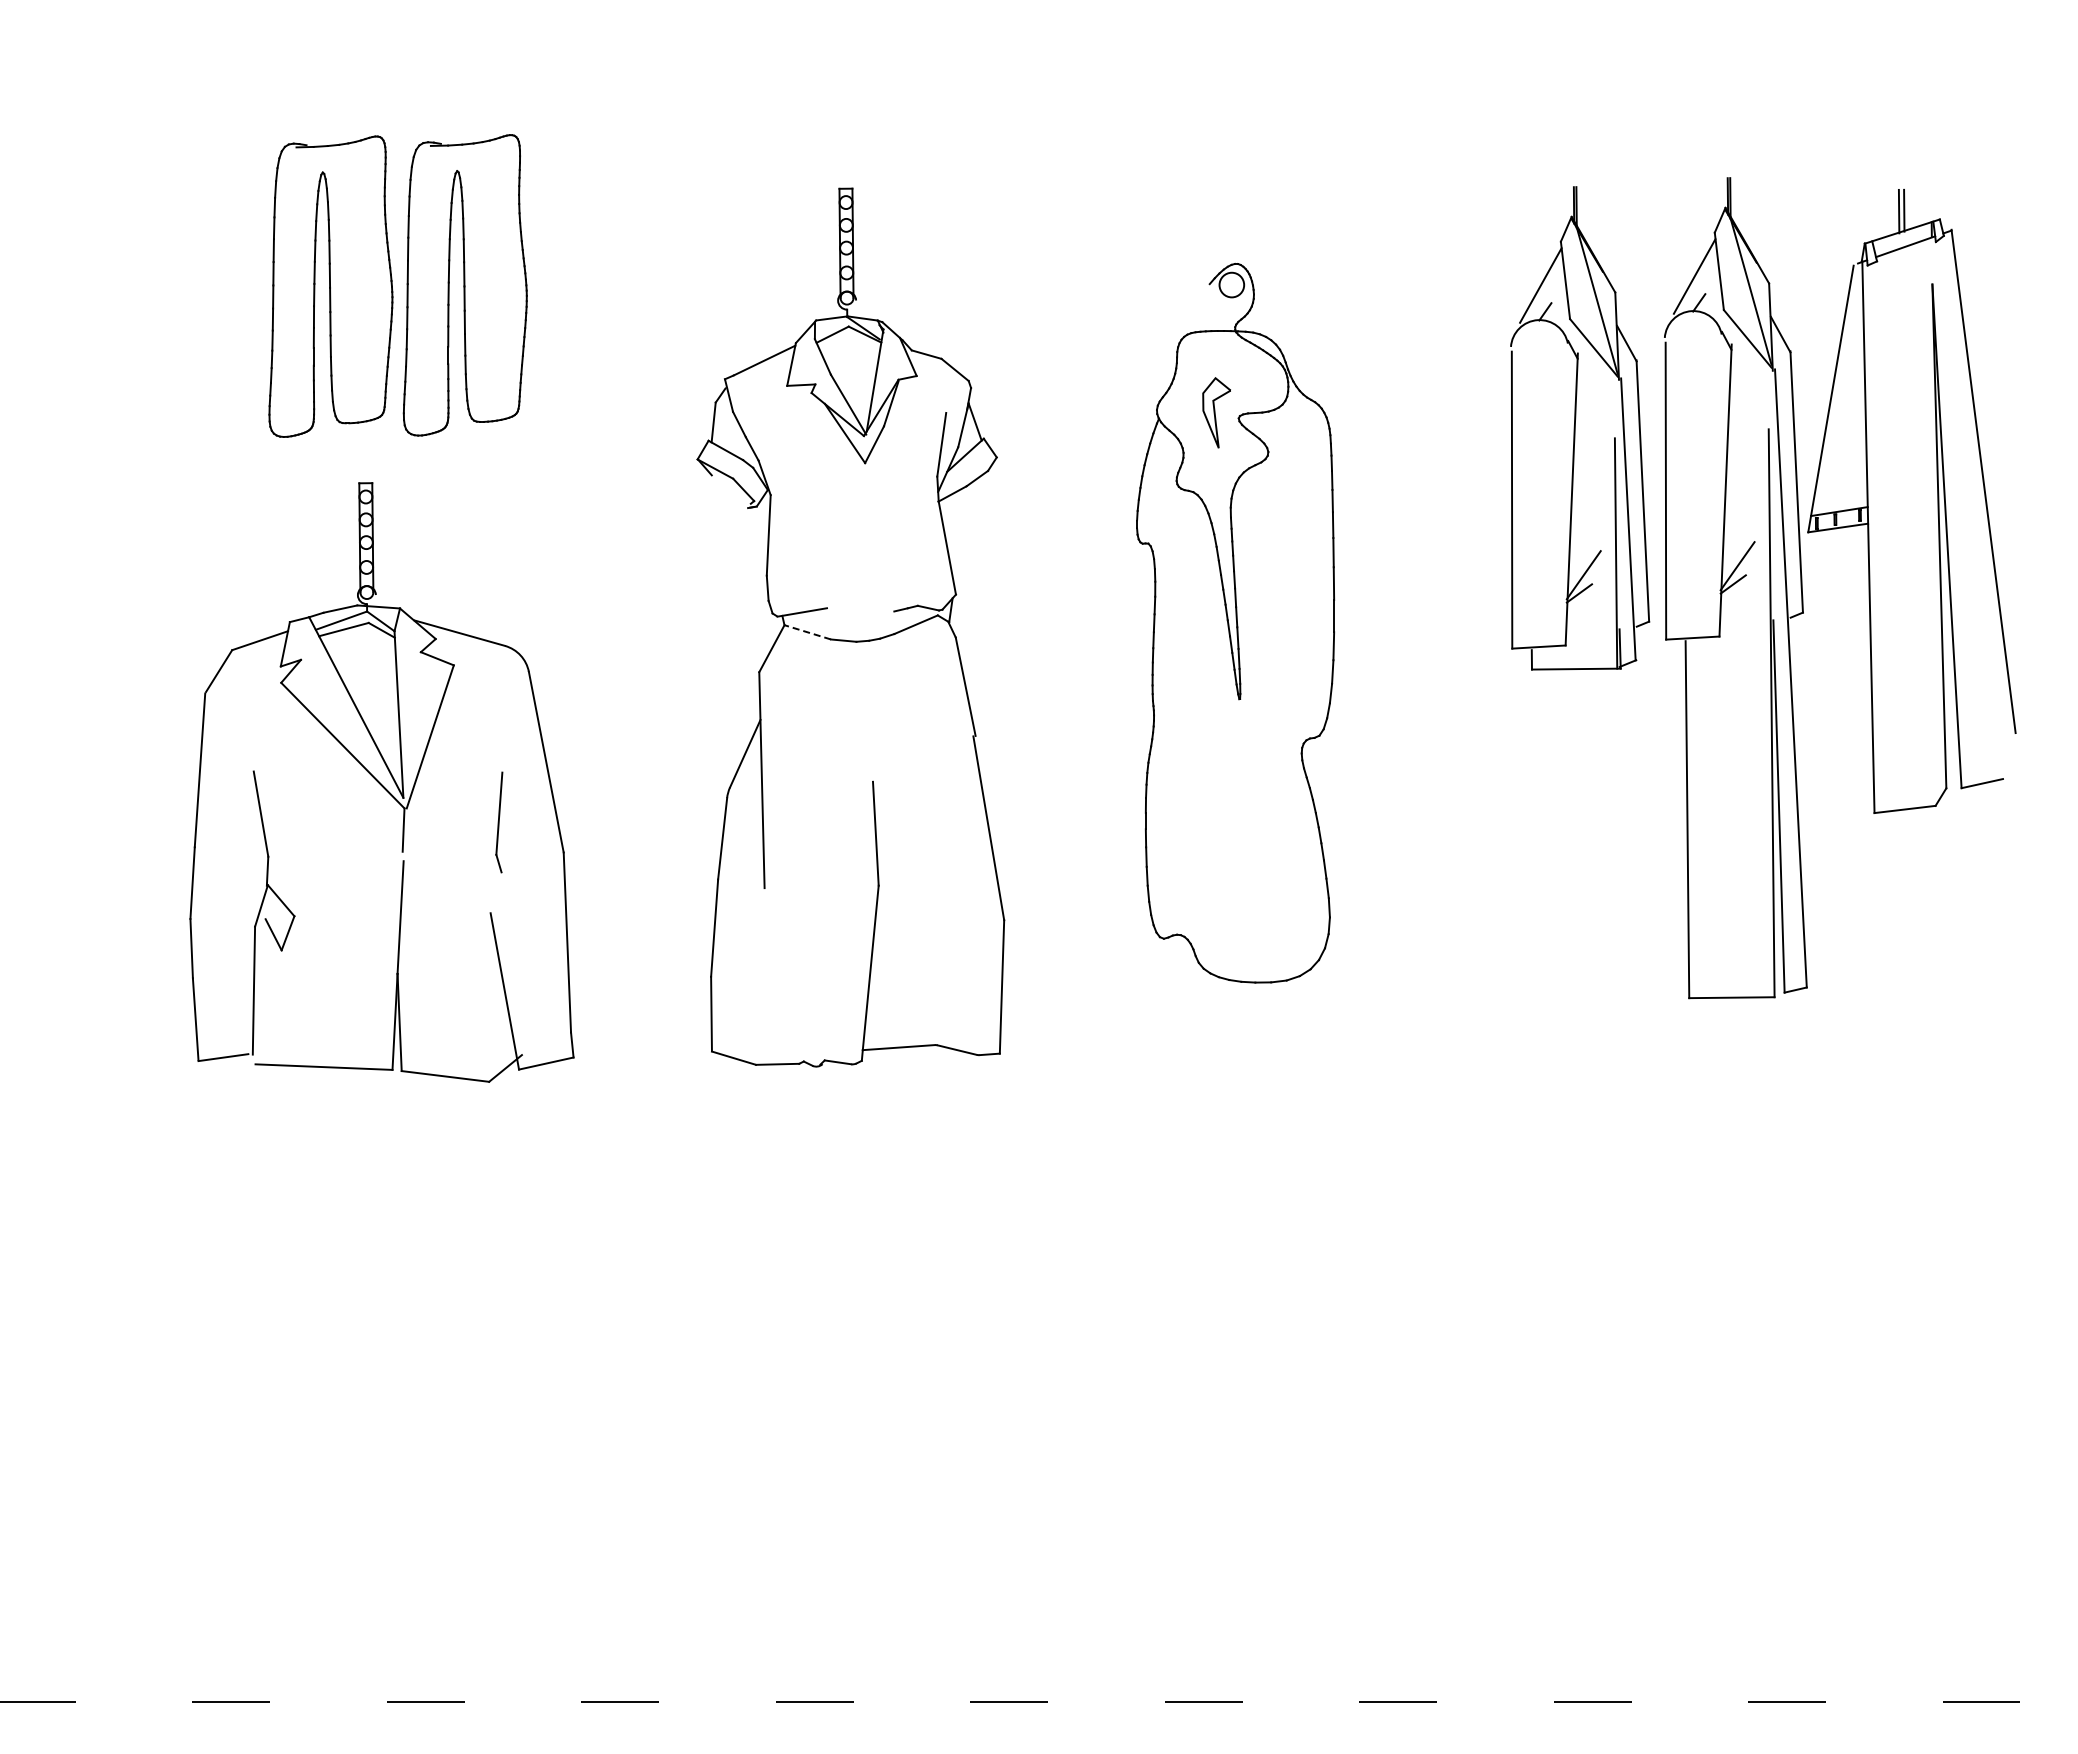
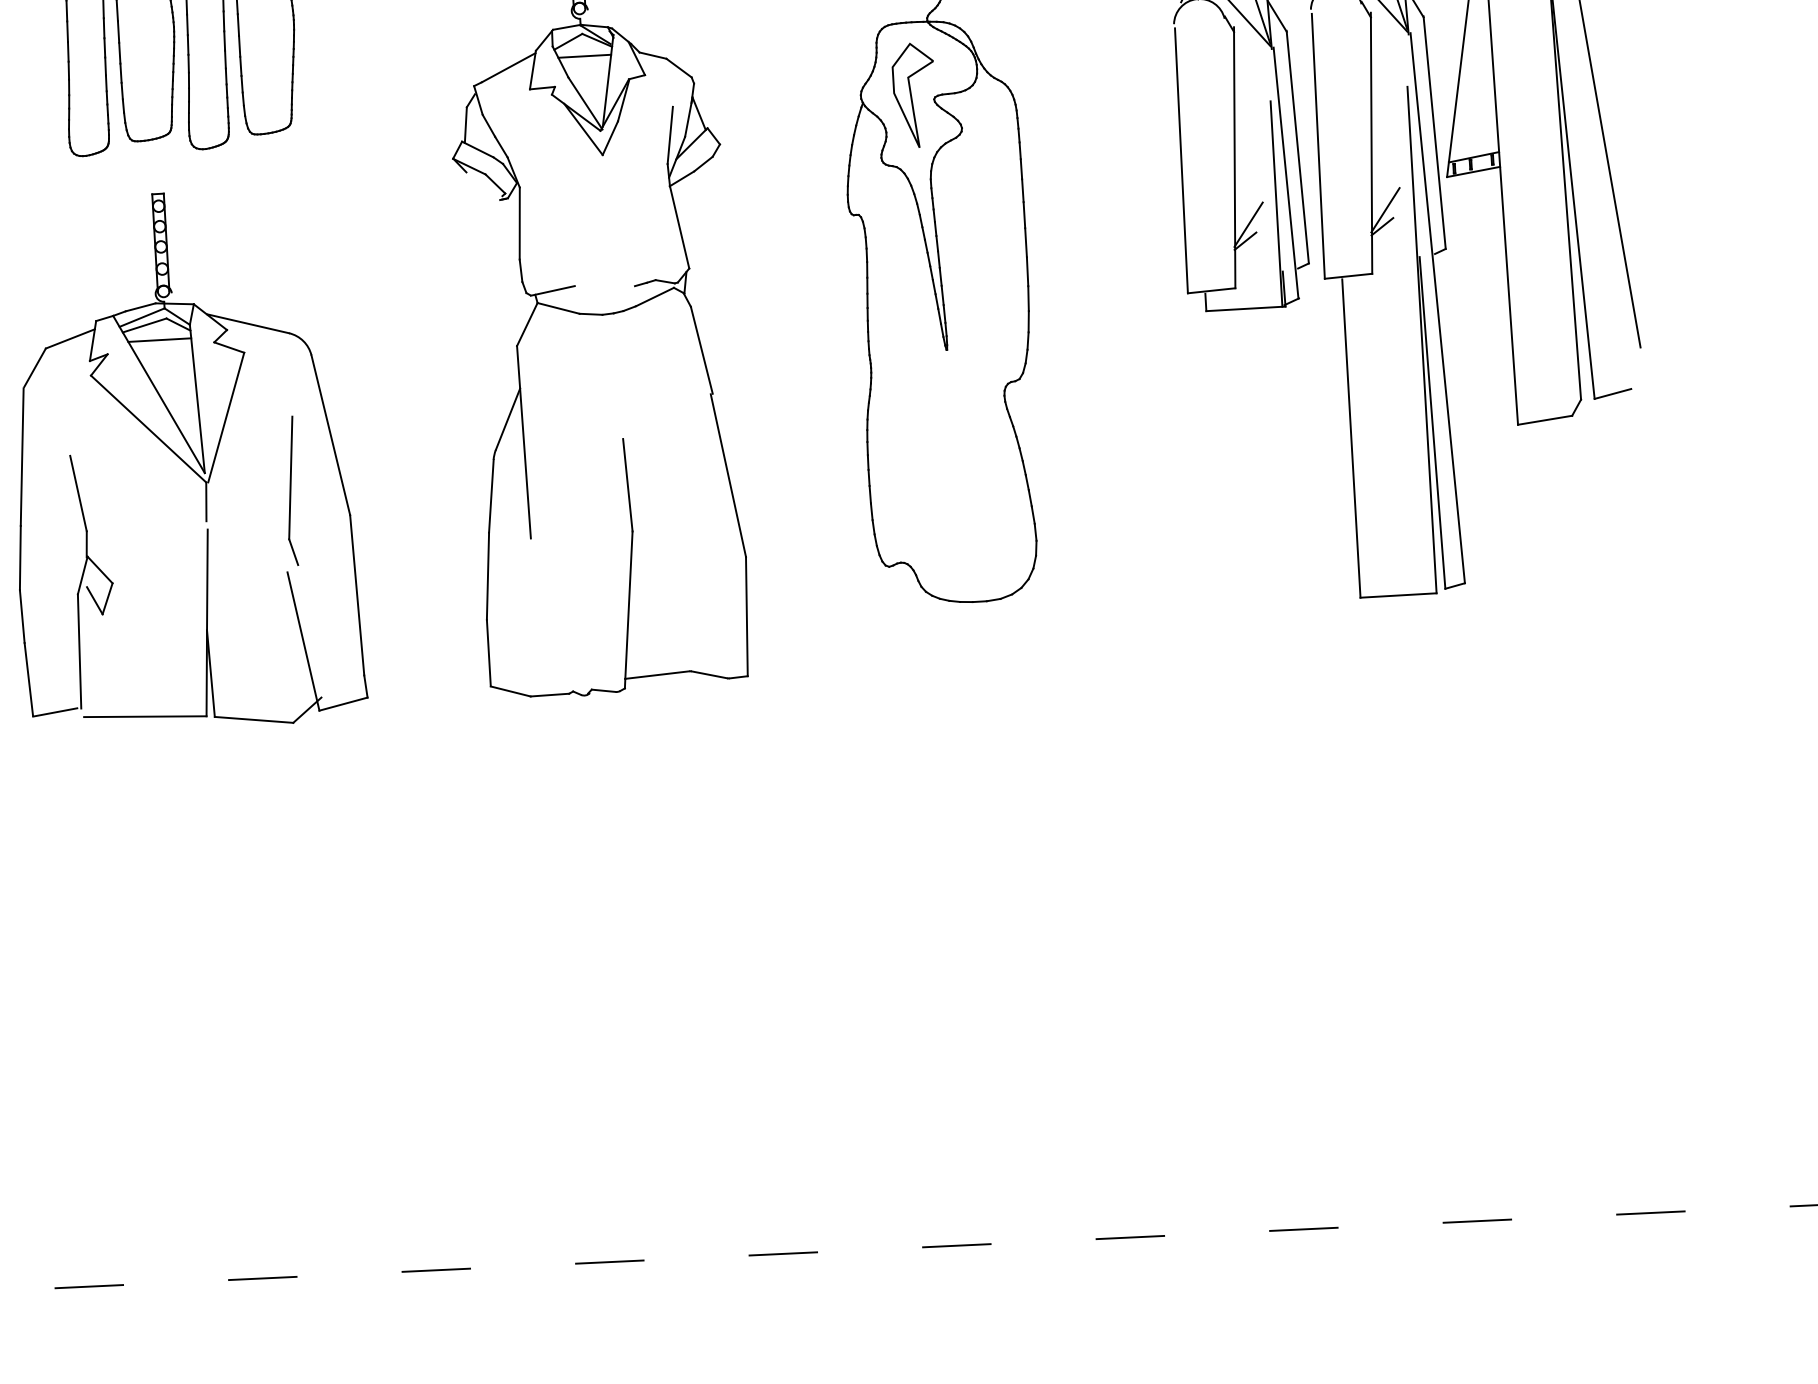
line: (849, 351) -> (584, 56), added
part: (1216, 412) -> (914, 95), size x1.67
line: (807, 632) -> (558, 308), dashed -> solid
line: (359, 646) -> (159, 339), added
part: (499, 822) -> (291, 491), size x1.67

